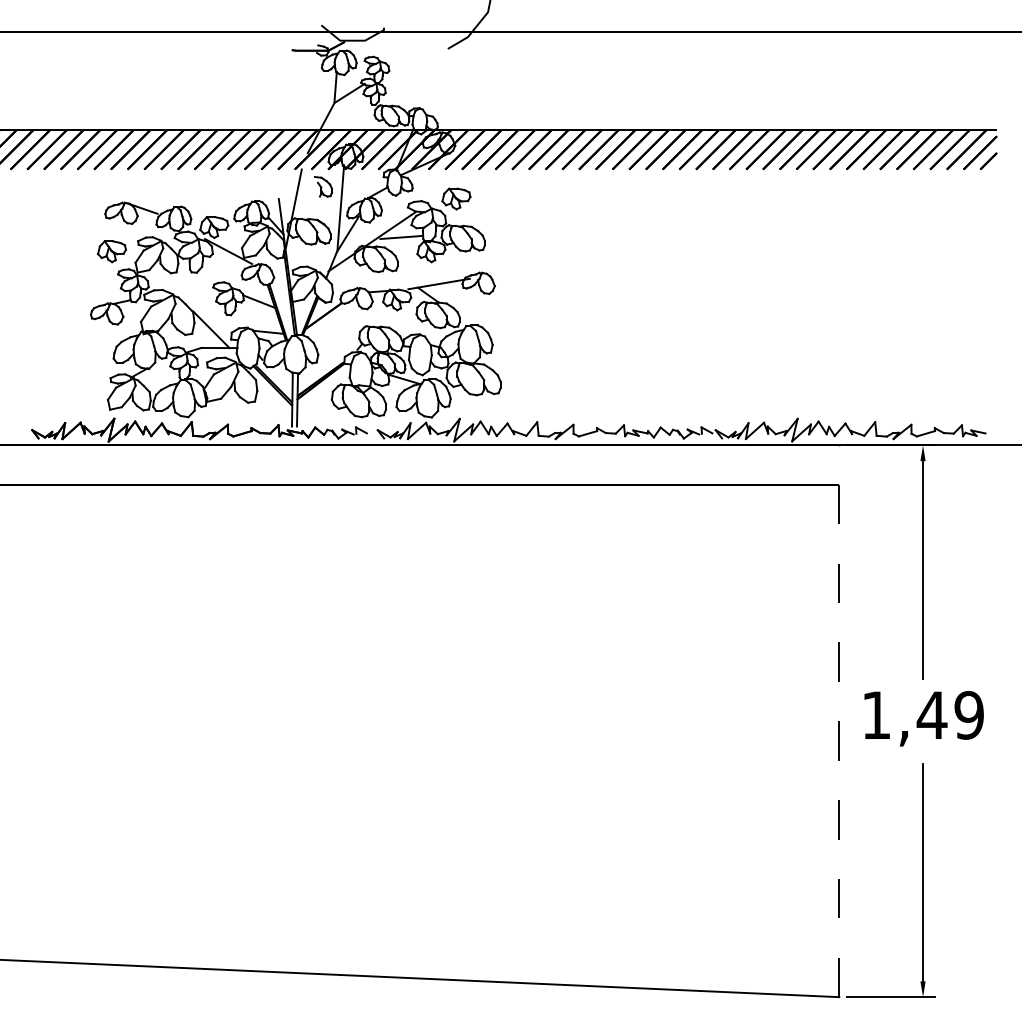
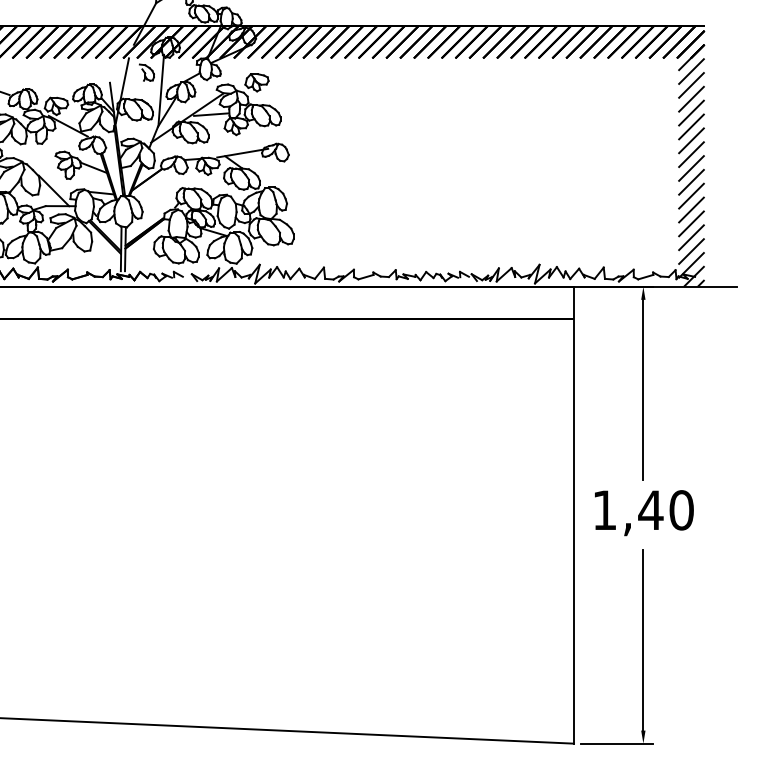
hatch: (980, 287) -> (690, 156), added
text: (969, 715) -> (681, 510), 1,49 -> 1,40
line: (839, 721) -> (574, 515), dashed -> solid

